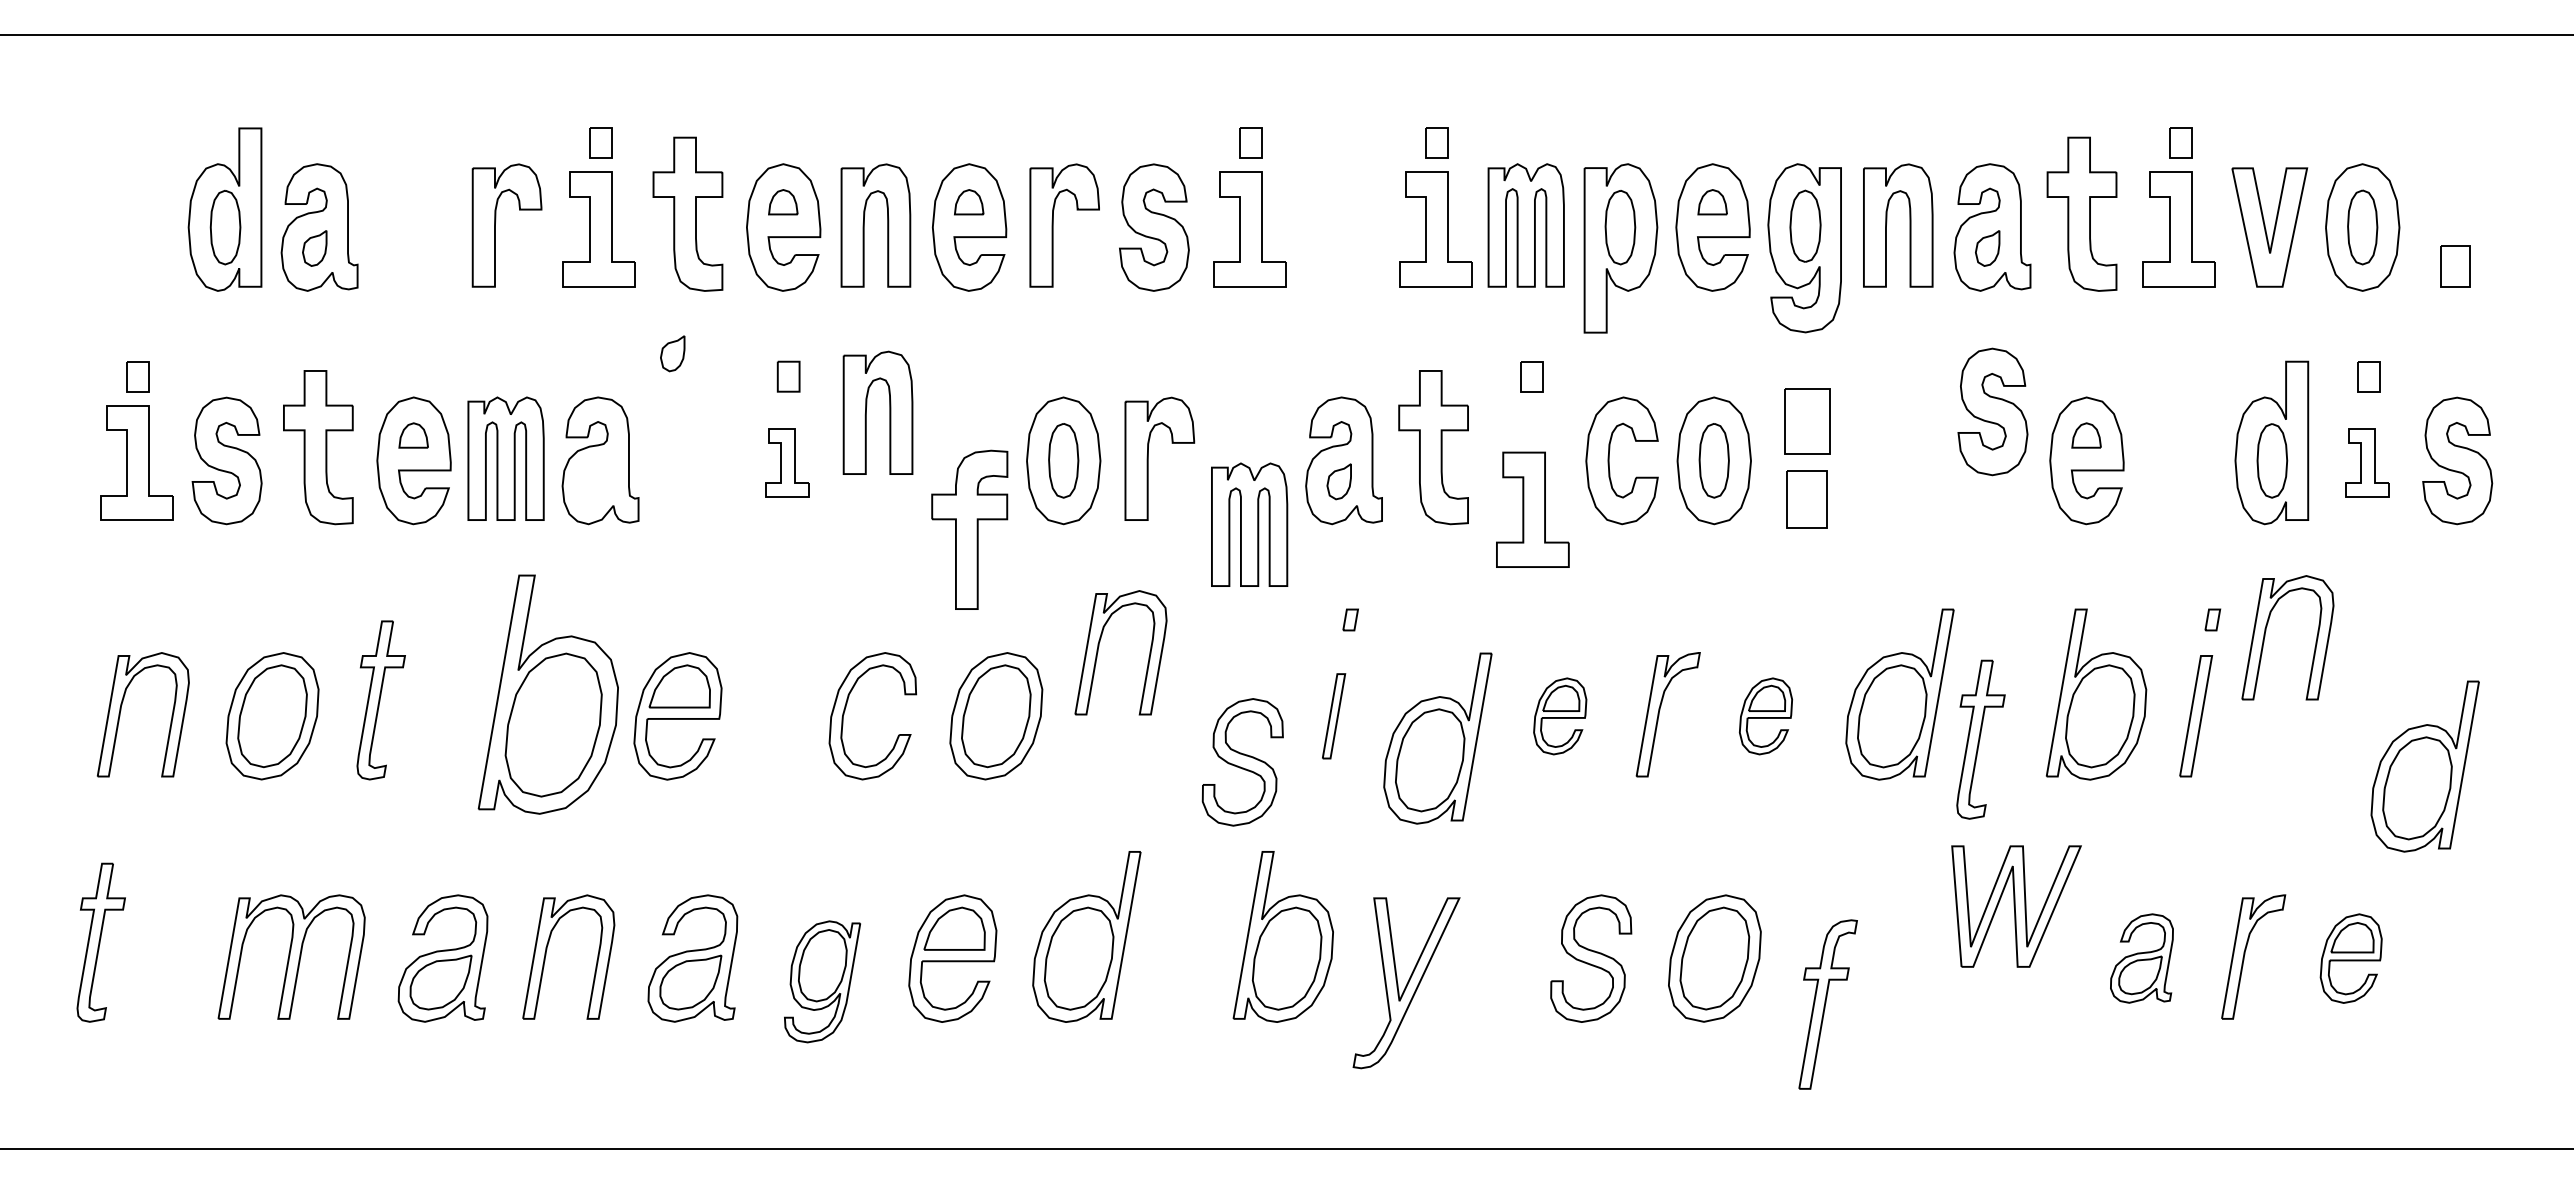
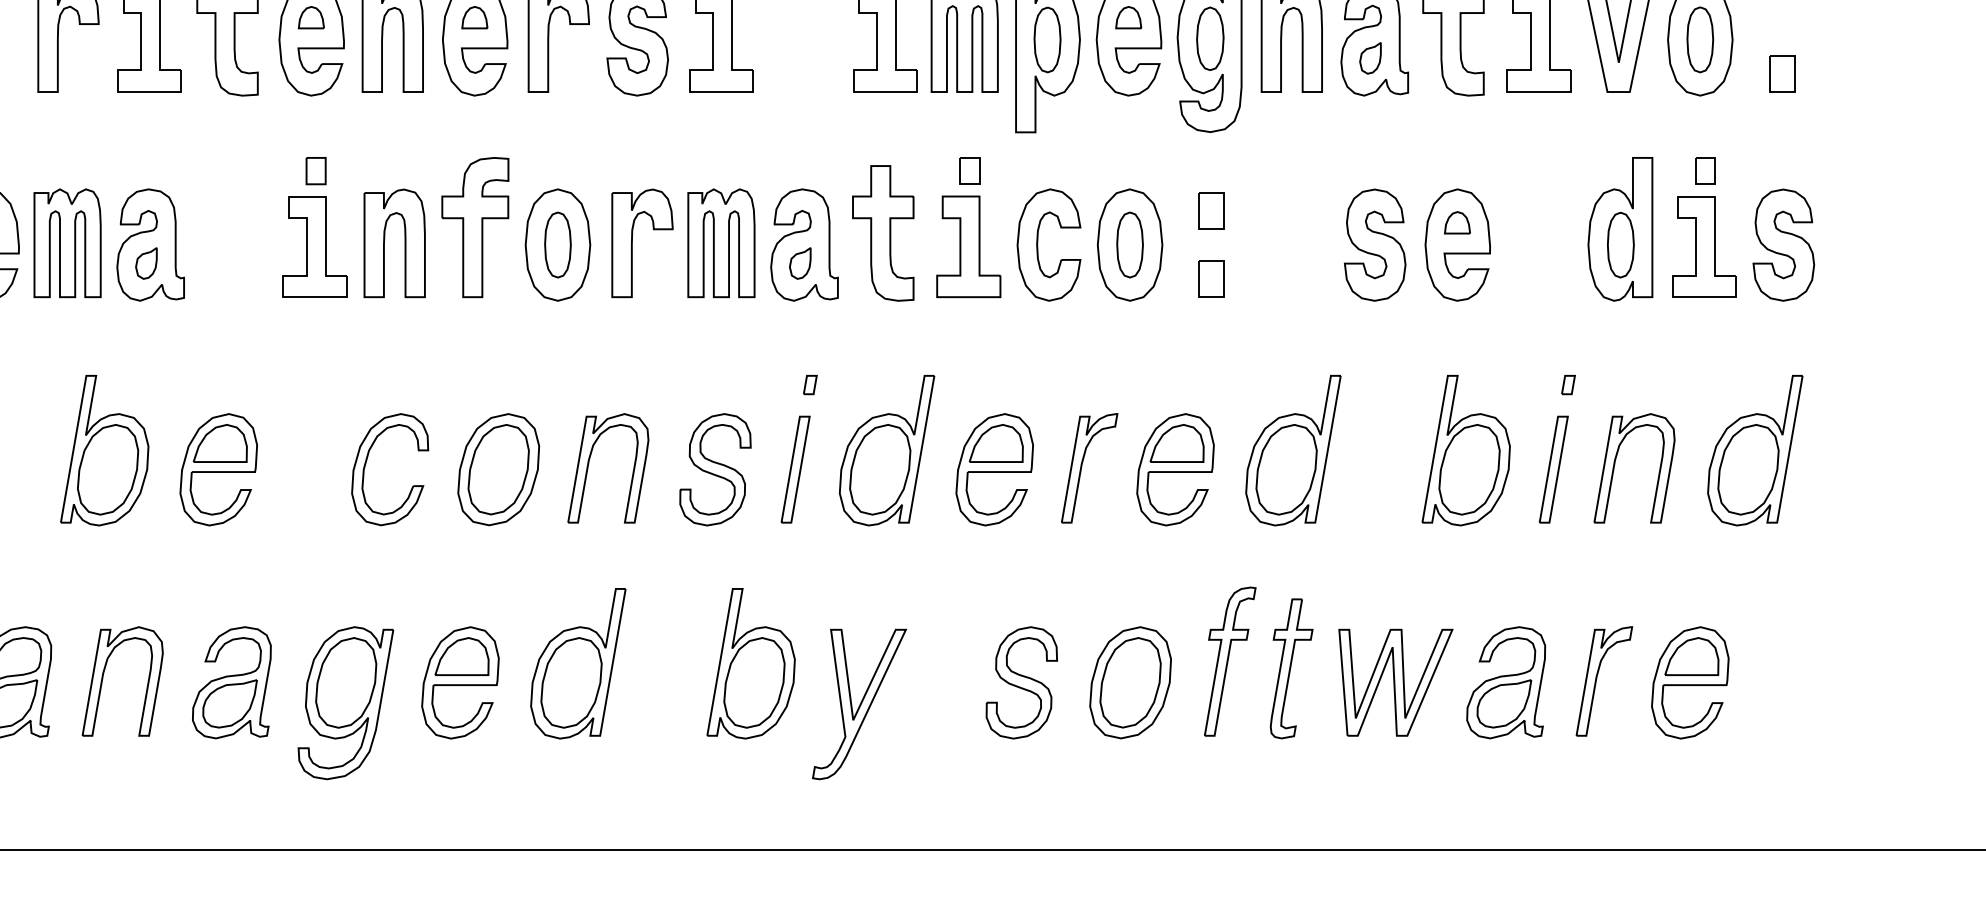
part: (672, 353) -> (146, 263), moved
part: (1992, 411) -> (1374, 244), moved
part: (866, 412) -> (384, 243), moved
part: (1806, 421) -> (1211, 210), size x0.62
part: (786, 462) -> (314, 246), size x1.67
part: (2366, 462) -> (1703, 246), size x1.67
part: (1806, 499) -> (1211, 279), size x0.71
part: (1532, 509) -> (968, 246), moved
part: (1249, 524) -> (721, 243), moved
part: (969, 529) -> (475, 227), moved
part: (2266, 631) -> (1615, 462), moved
part: (1099, 646) -> (589, 462), moved
part: (547, 694) -> (104, 450), size x0.71
part: (1333, 716) -> (795, 469), size x1.43
part: (1559, 716) -> (993, 469), size x1.67
part: (1765, 716) -> (1175, 469), size x1.67
part: (1437, 738) -> (886, 450), moved
part: (1980, 739) -> (1291, 668), moved
part: (1242, 762) -> (715, 469), moved
part: (2424, 766) -> (1754, 450), moved
part: (2016, 906) -> (1395, 682), moved
part: (2141, 958) -> (1505, 682), size x1.43
part: (2350, 958) -> (1689, 682), size x1.43
part: (822, 981) -> (345, 702), size x1.43
part: (1827, 1004) -> (1229, 661), moved

